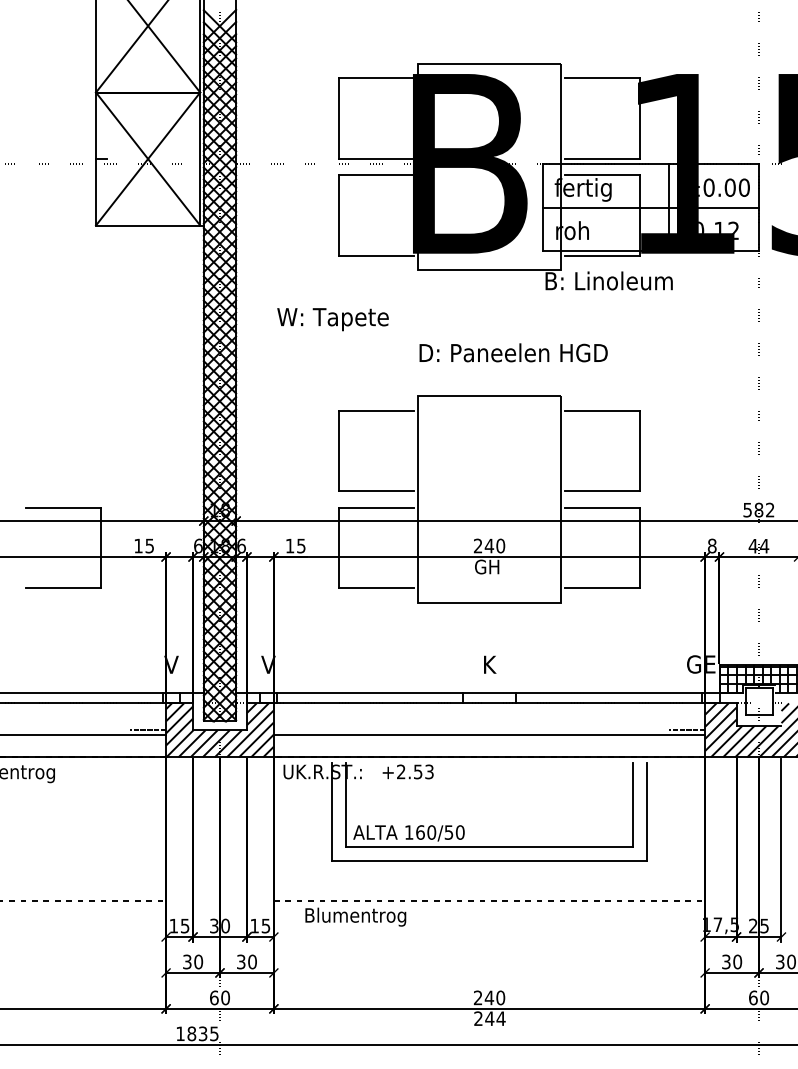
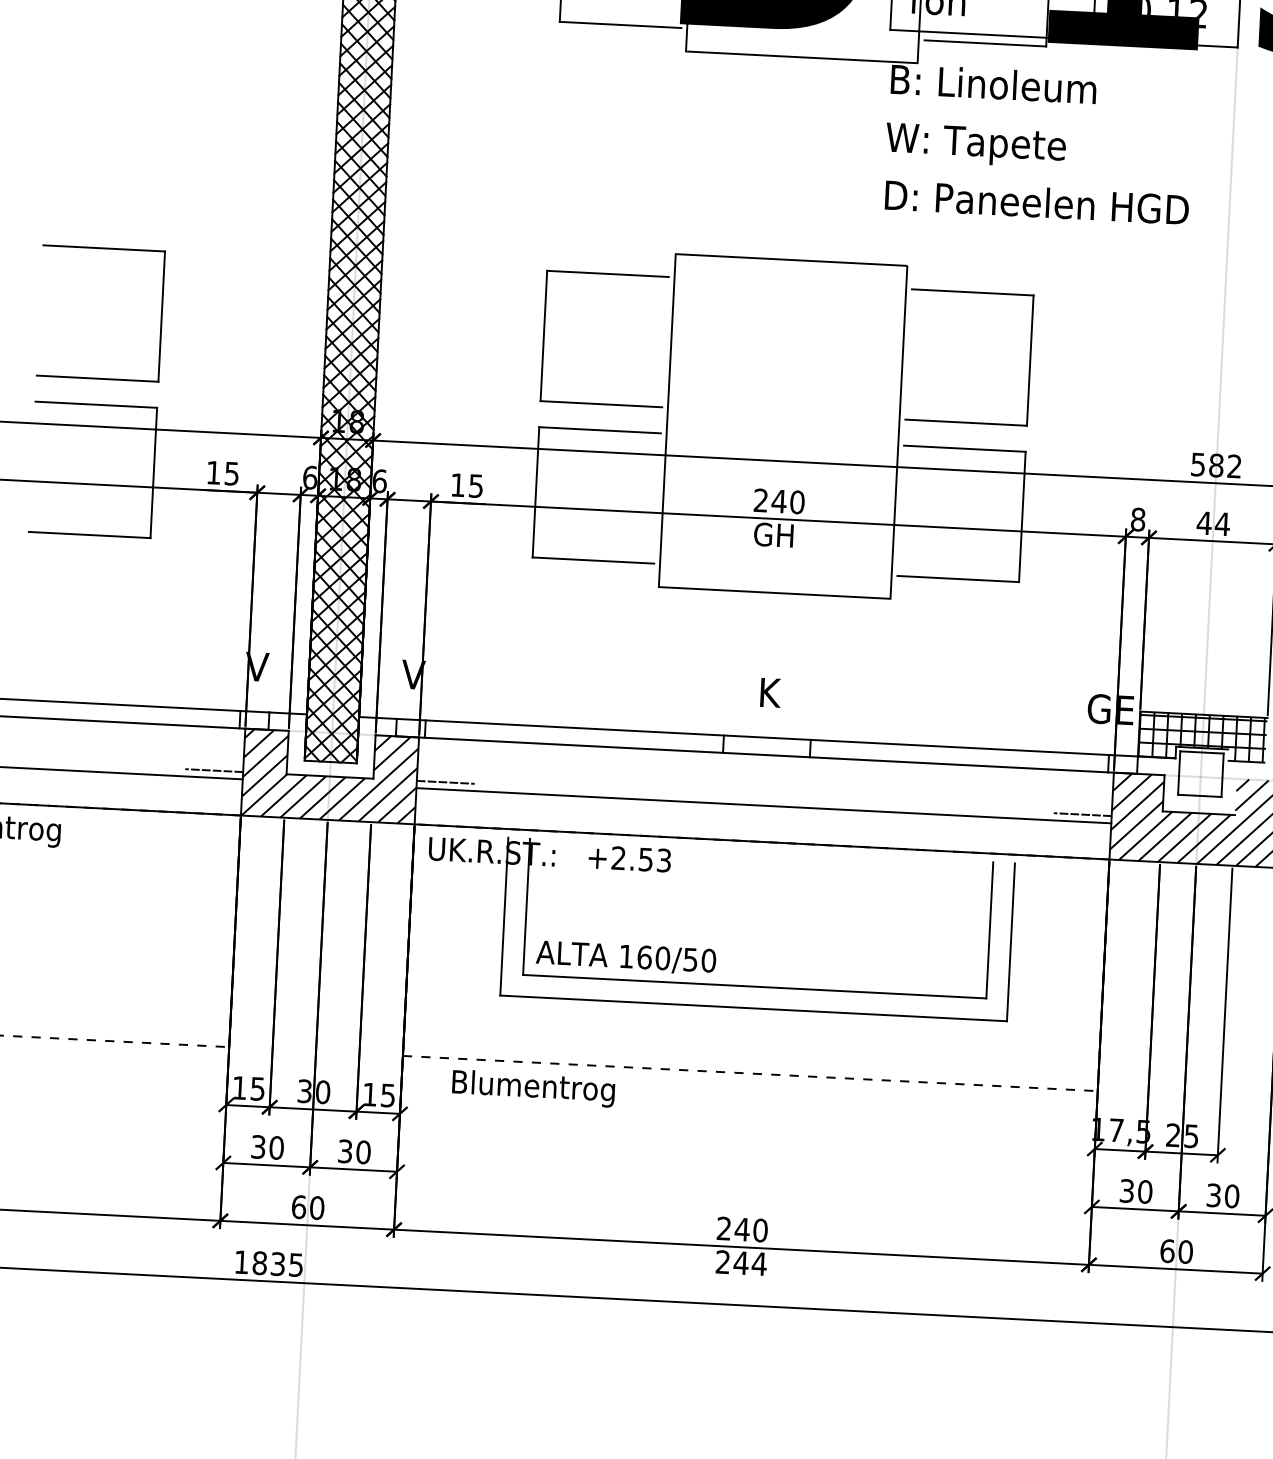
text: (332, 319) -> (975, 145), moved
text: (513, 352) -> (1036, 201), moved
part: (100, 450) -> (160, 315), added
line: (291, 730) -> (445, 782), added

